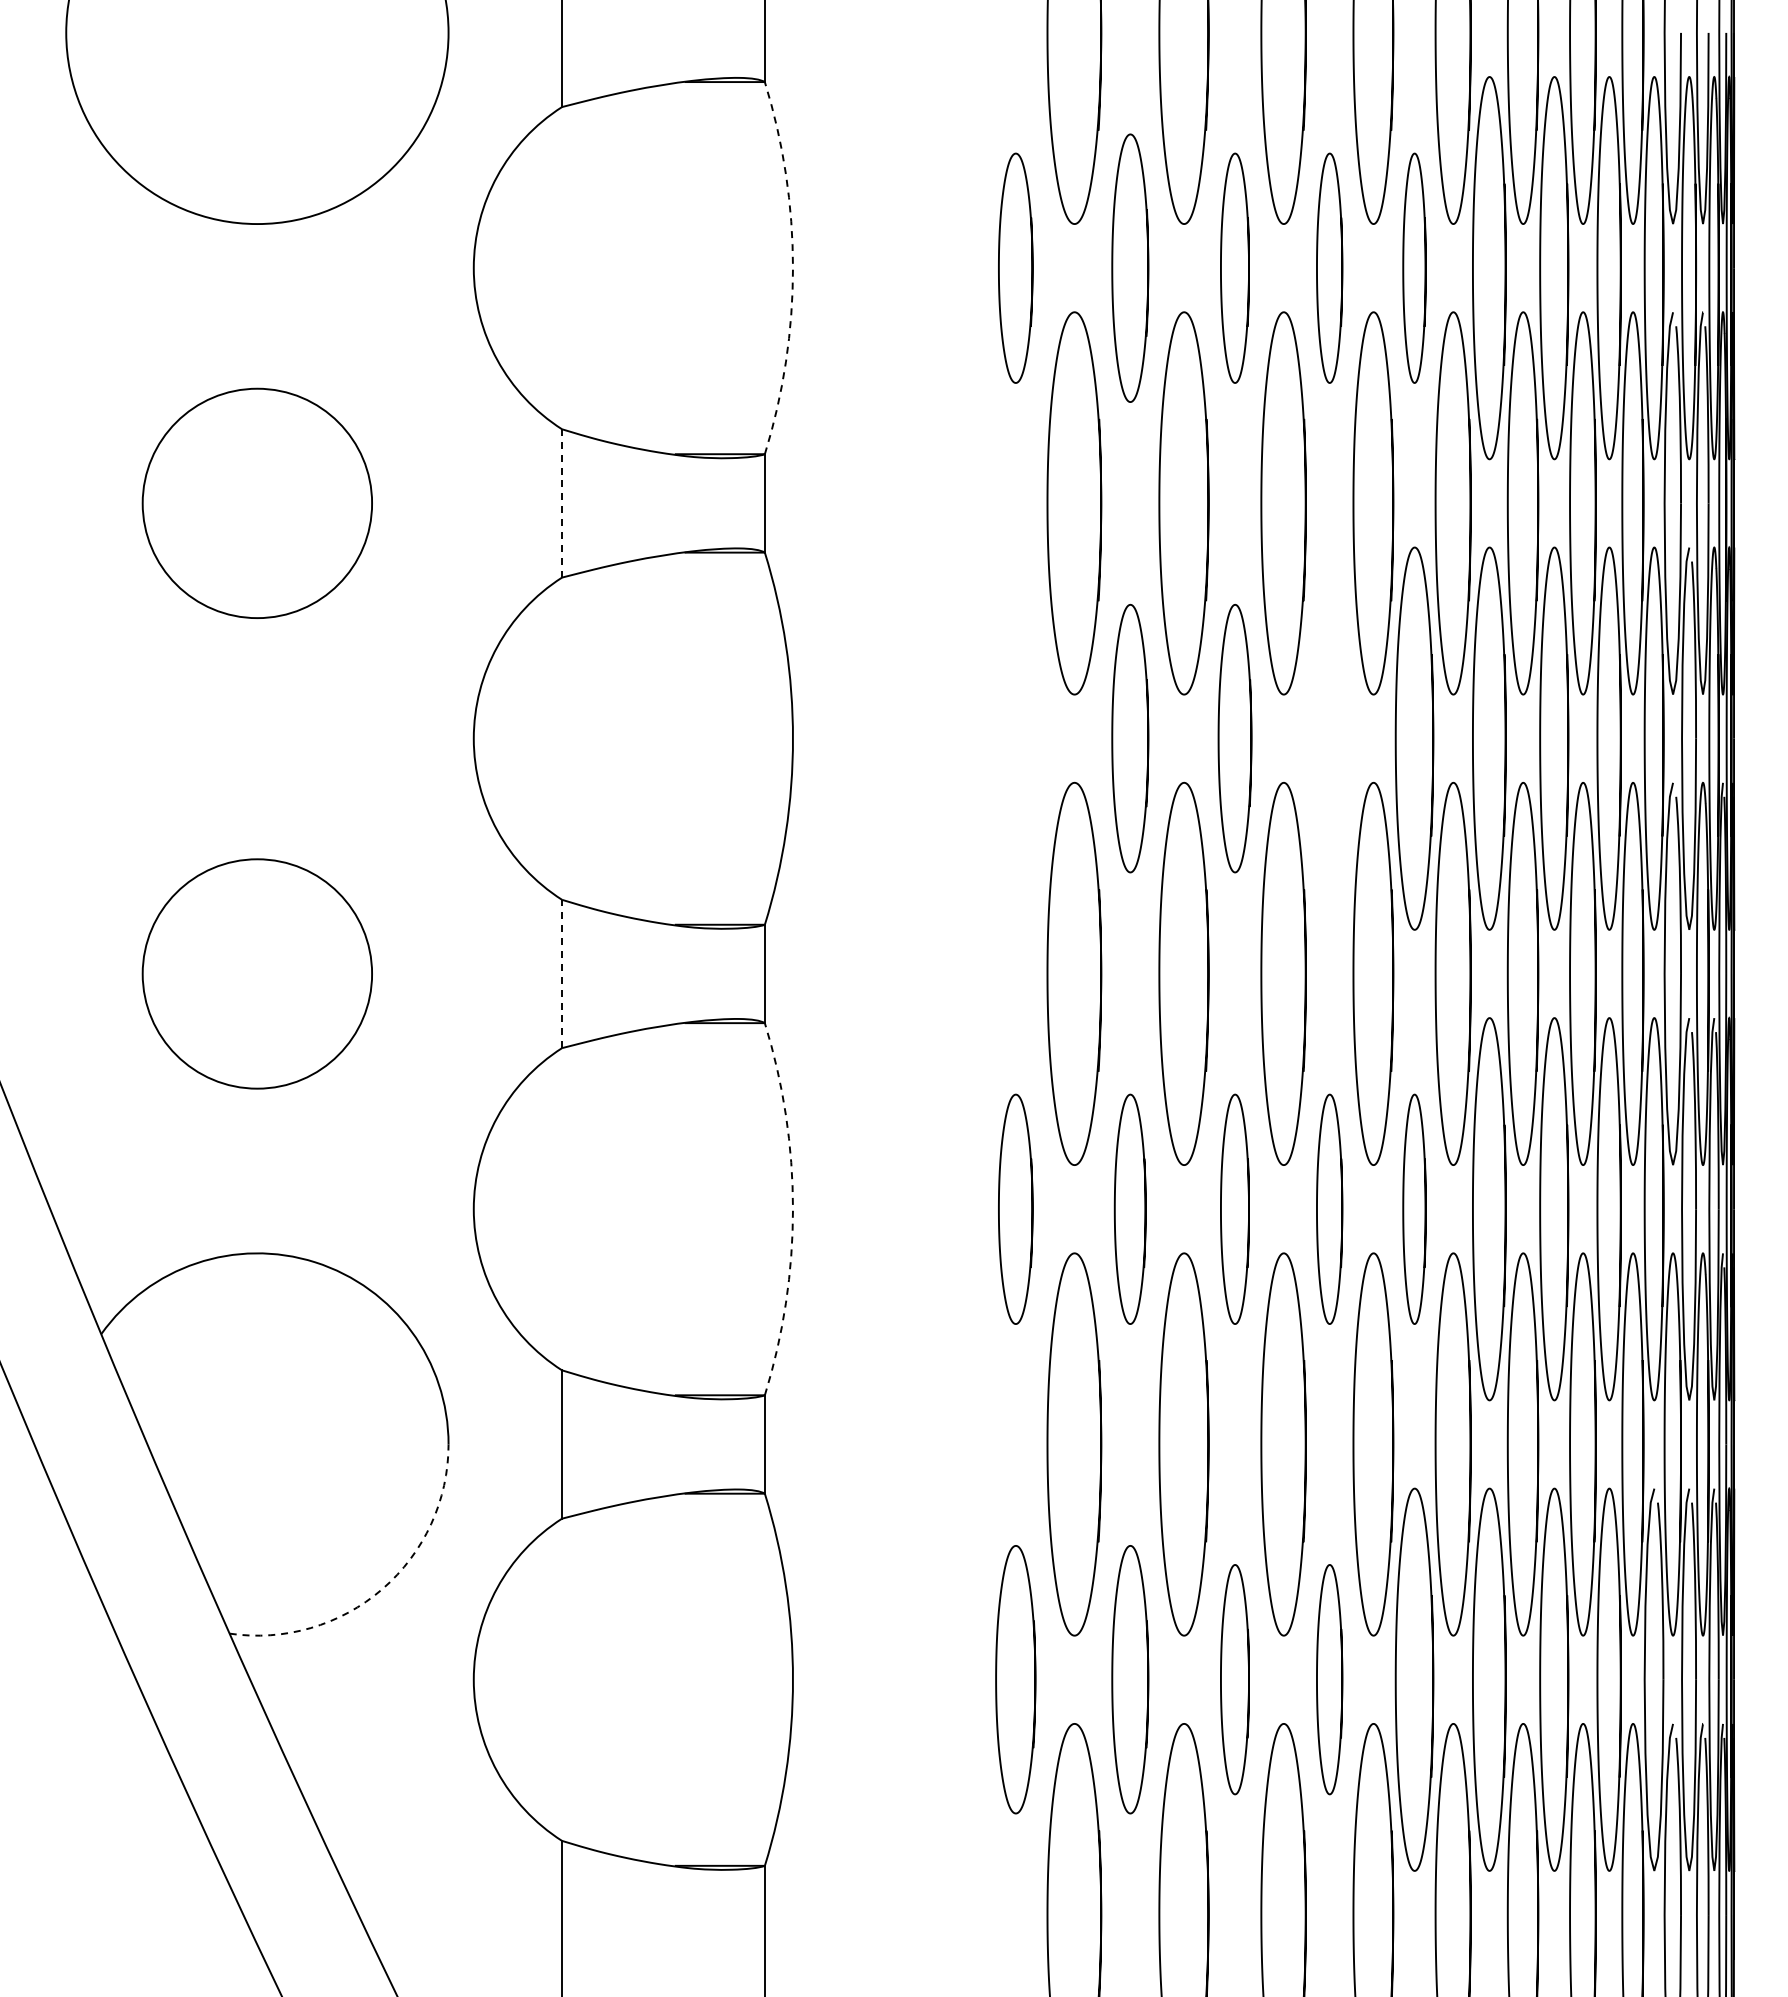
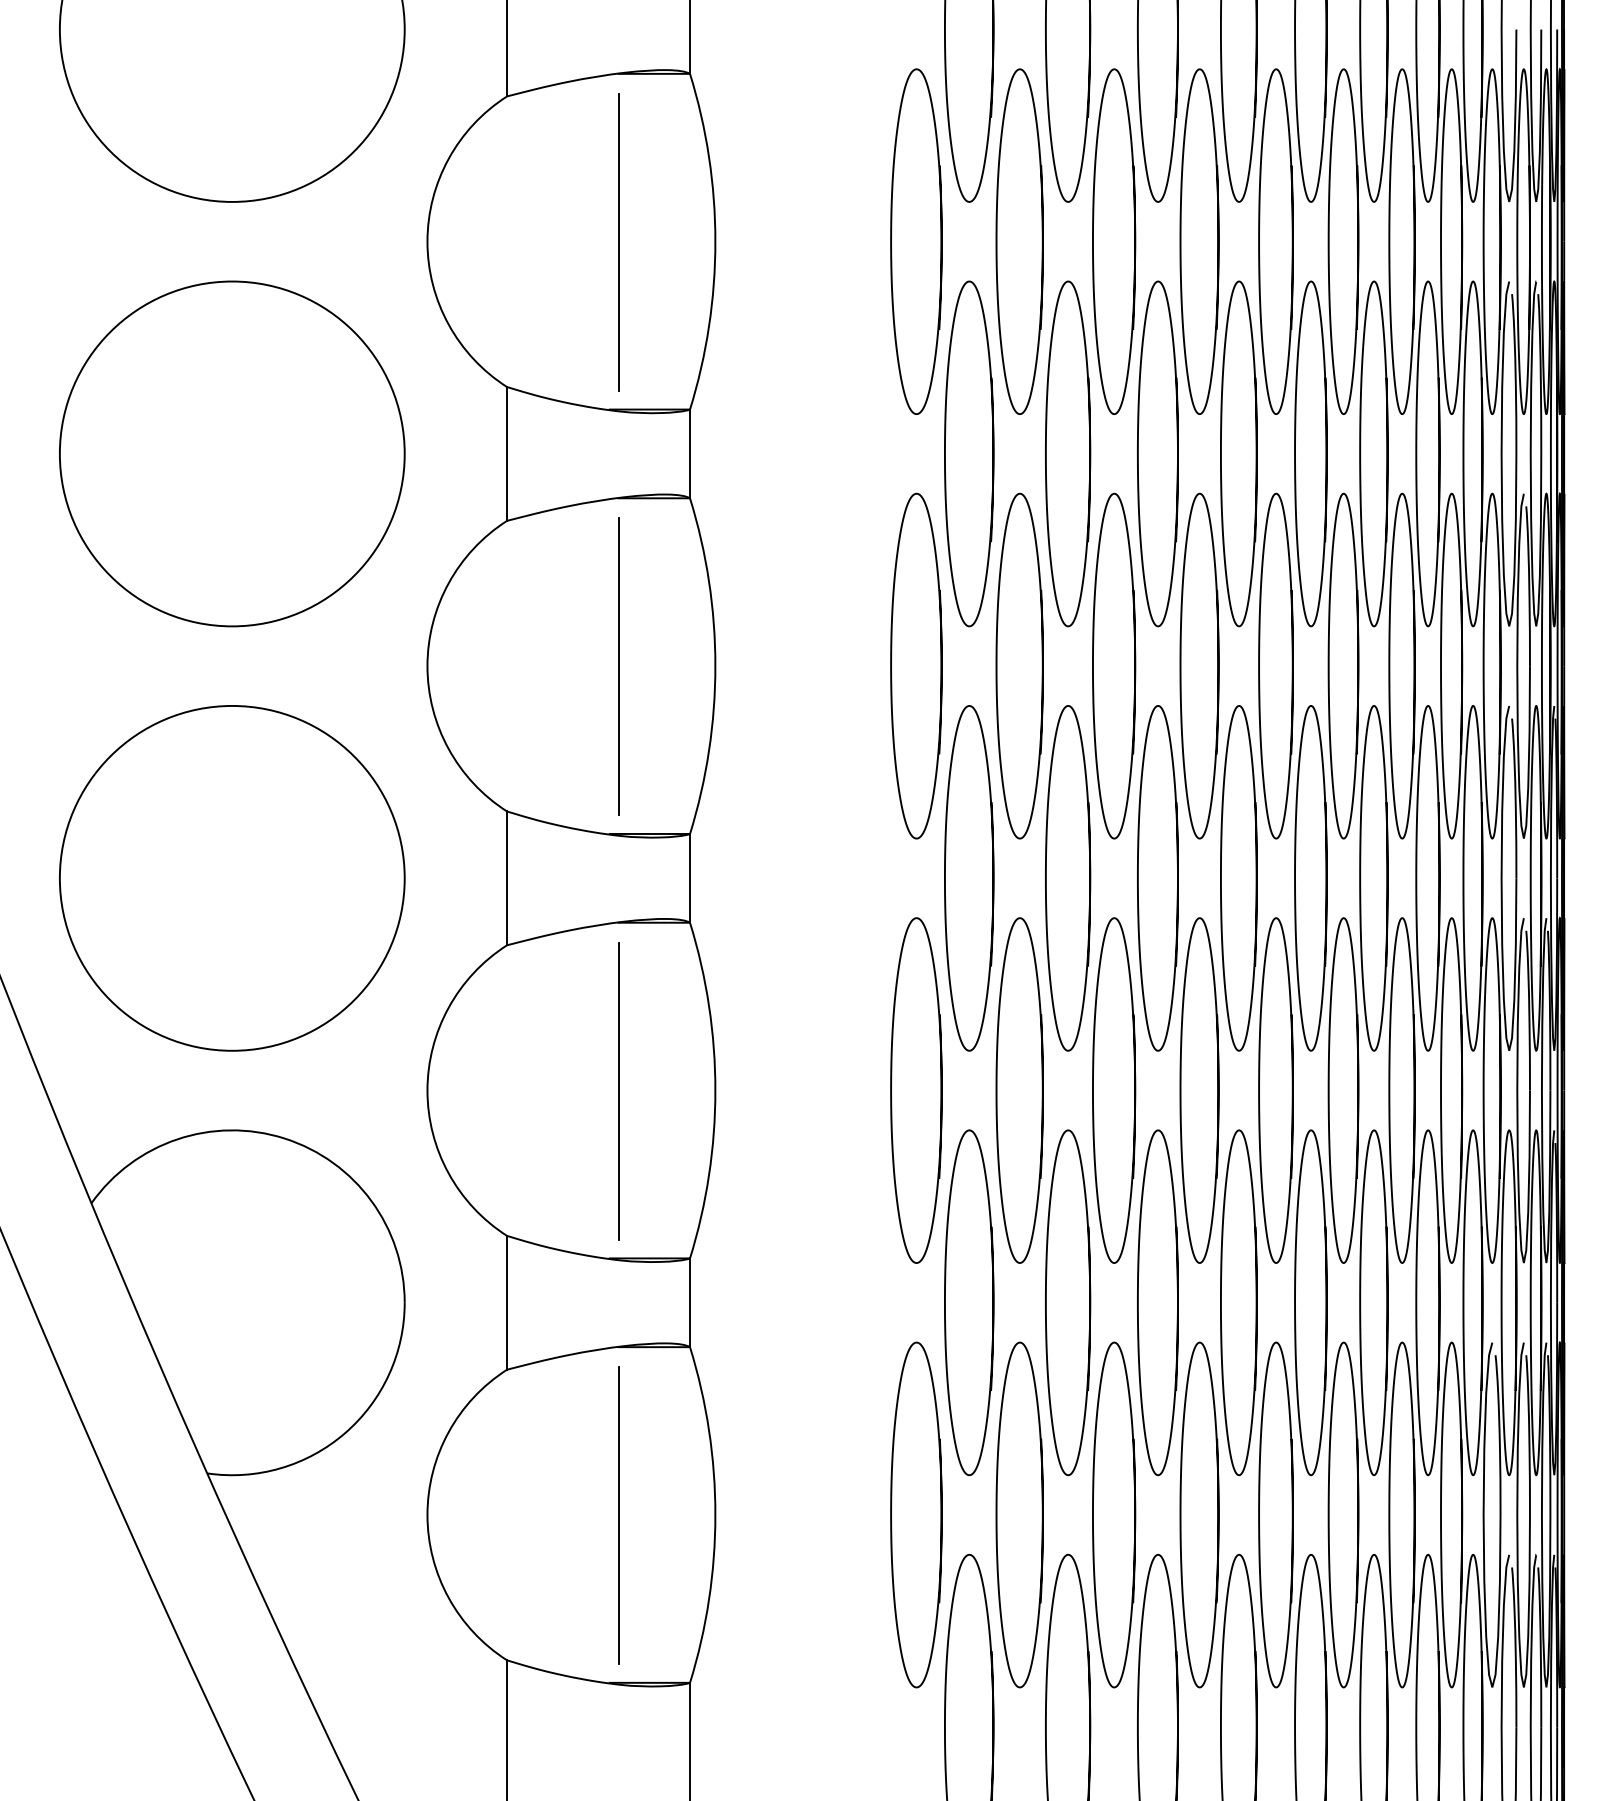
line: (686, 268) -> (619, 242), added
arc: (793, 268) -> (715, 242), dashed -> solid
part: (1015, 268) -> (916, 242), size x1.67
part: (1129, 268) -> (1018, 242), size x1.43
part: (1234, 268) -> (1113, 242), size x1.67
part: (1329, 268) -> (1199, 242), size x1.67
part: (1414, 268) -> (1275, 242), size x1.67
line: (562, 502) -> (507, 453), dashed -> solid
circle: (257, 503) -> (232, 454), size x1.67
line: (686, 738) -> (619, 665), added
part: (1015, 738) -> (916, 665), added
part: (1129, 738) -> (1018, 665), size x1.43
part: (1234, 738) -> (1113, 665), size x1.43
part: (1329, 738) -> (1199, 665), added
circle: (257, 973) -> (232, 877), size x1.67
line: (562, 973) -> (507, 877), dashed -> solid
line: (686, 1209) -> (619, 1090), added
arc: (793, 1209) -> (715, 1090), dashed -> solid
part: (1015, 1209) -> (916, 1090), size x1.67
part: (1129, 1209) -> (1018, 1090), size x1.67
part: (1234, 1209) -> (1113, 1090), size x1.67
part: (1329, 1209) -> (1199, 1090), size x1.67
part: (1414, 1209) -> (1275, 1090), size x1.67
arc: (382, 1589) -> (345, 1433), dashed -> solid
line: (686, 1679) -> (619, 1514), added
part: (1015, 1679) -> (916, 1514), size x1.43
part: (1129, 1679) -> (1018, 1514), size x1.43
part: (1234, 1679) -> (1113, 1514), size x1.67
part: (1329, 1679) -> (1199, 1514), size x1.67

